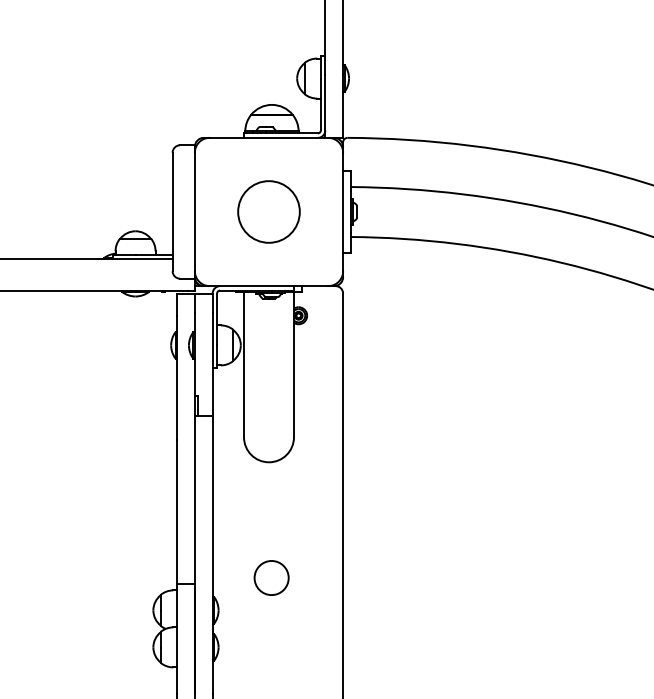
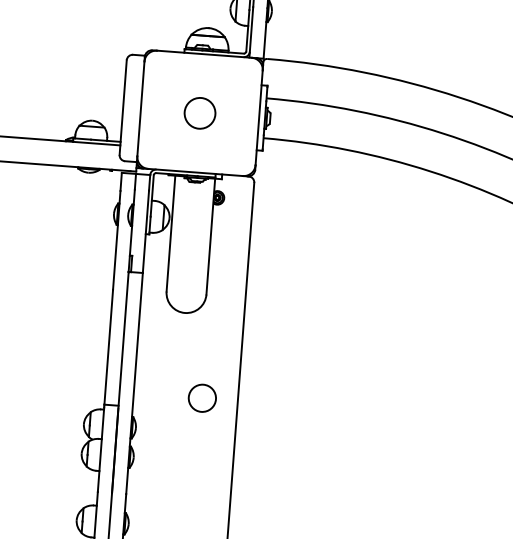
circle: (268, 211) -> (199, 112), size x0.62
circle: (271, 577) -> (202, 397), moved

